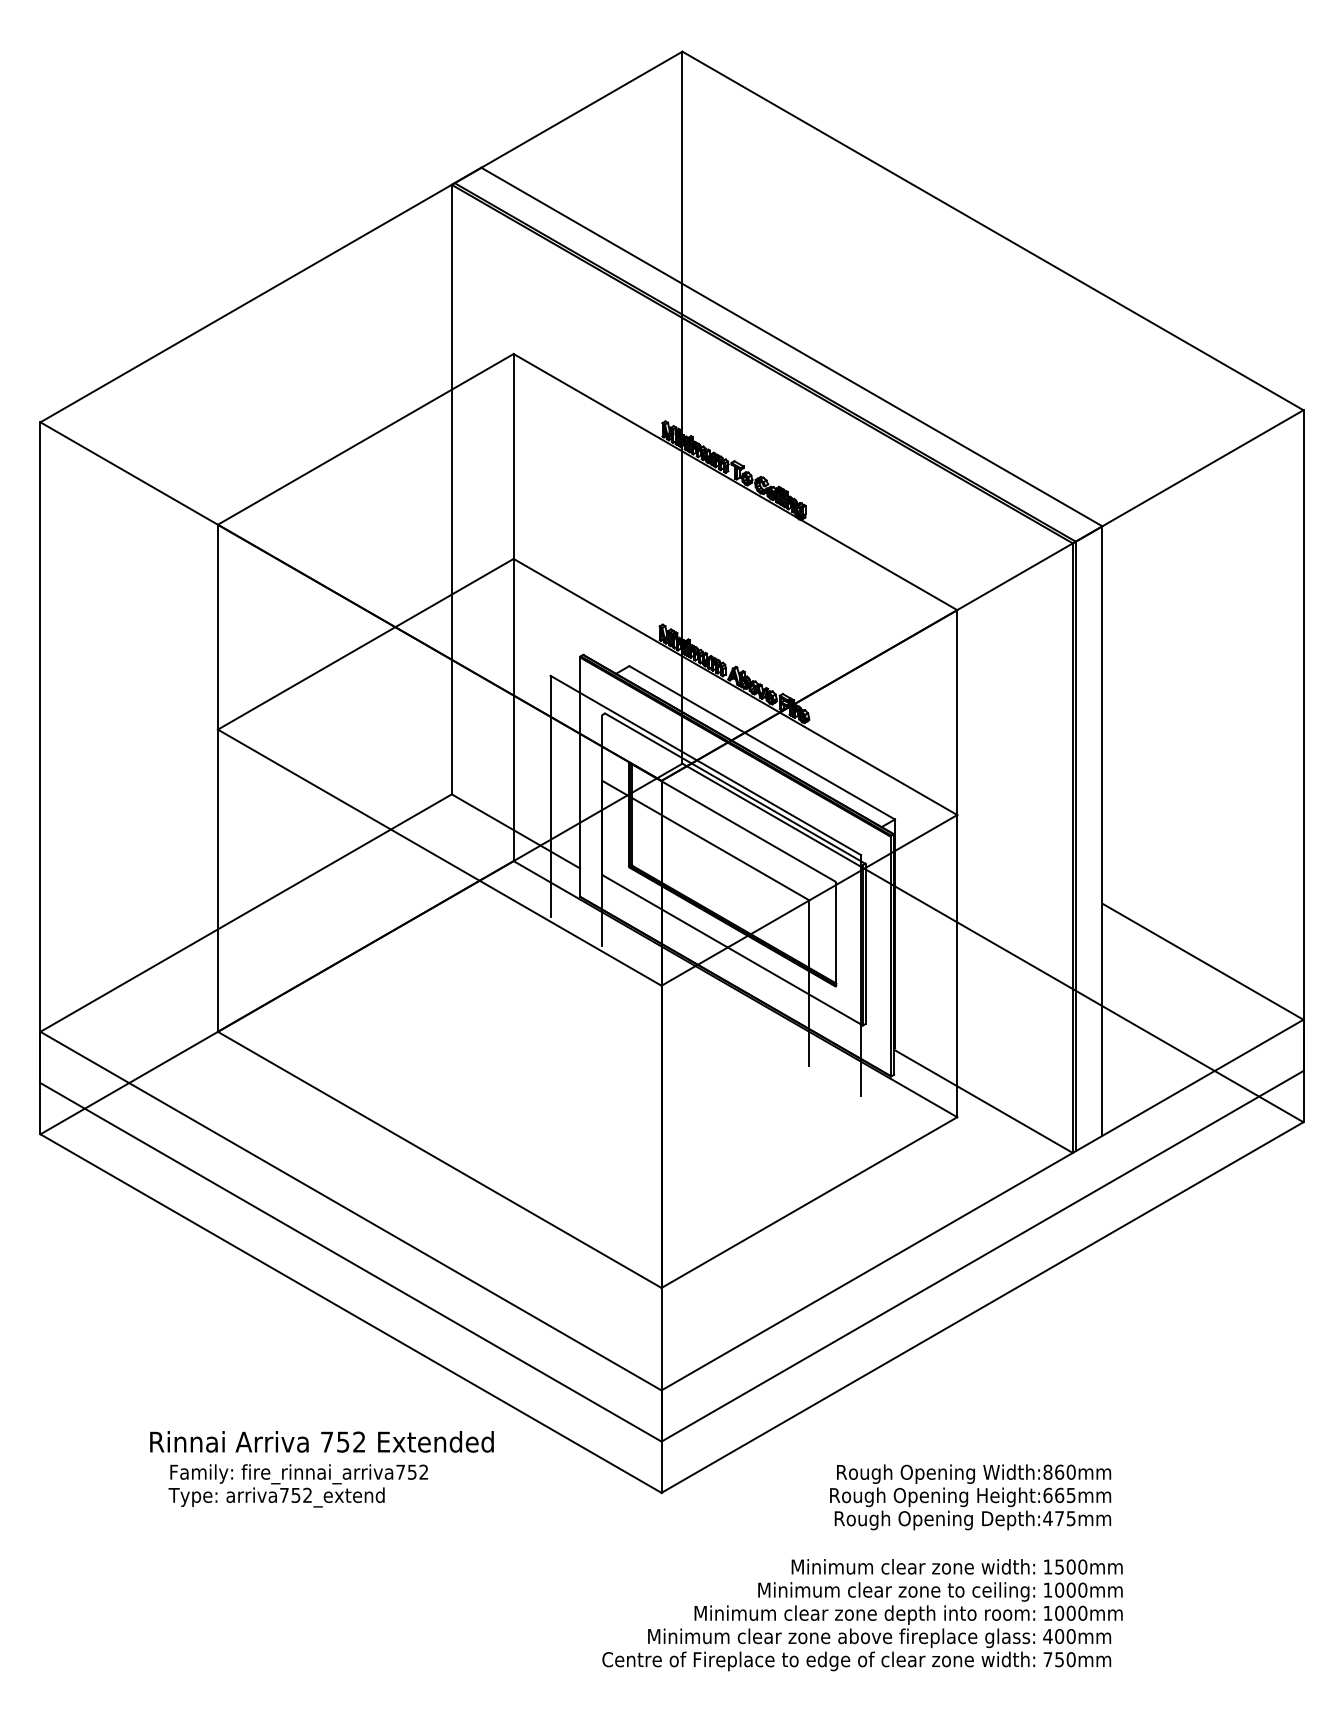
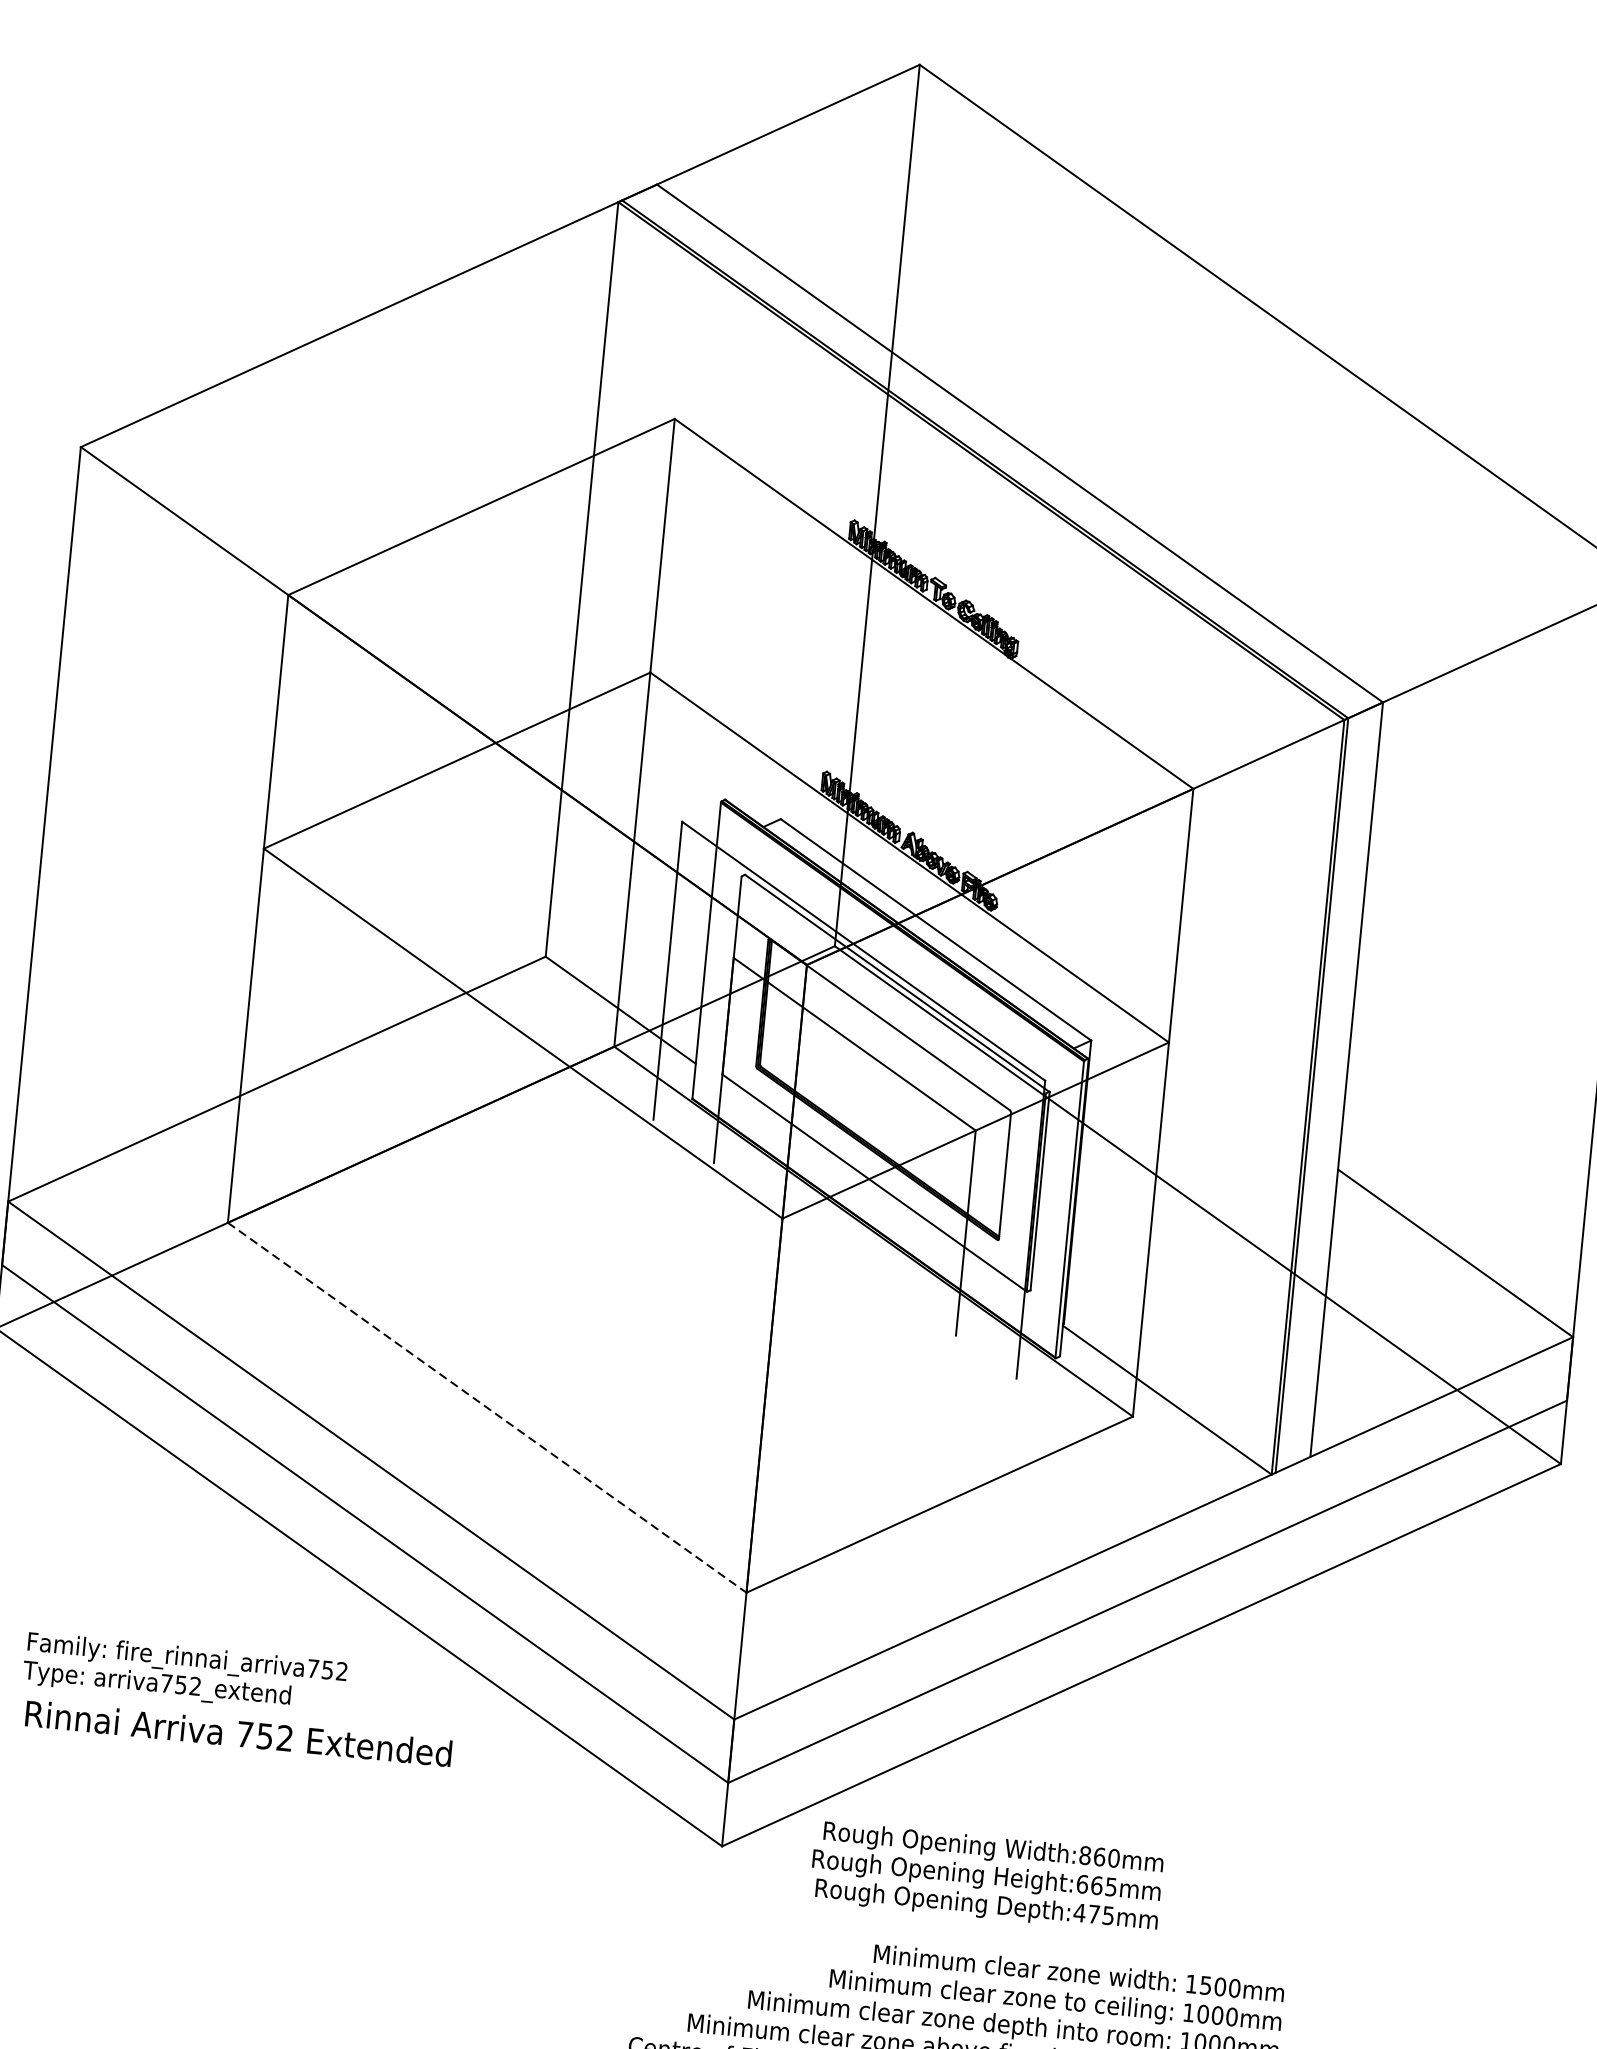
line: (440, 1160) -> (488, 1408), solid -> dashed
text: (321, 1441) -> (238, 1733), moved
text: (297, 1485) -> (184, 1672), moved
text: (970, 1497) -> (986, 1877), moved

